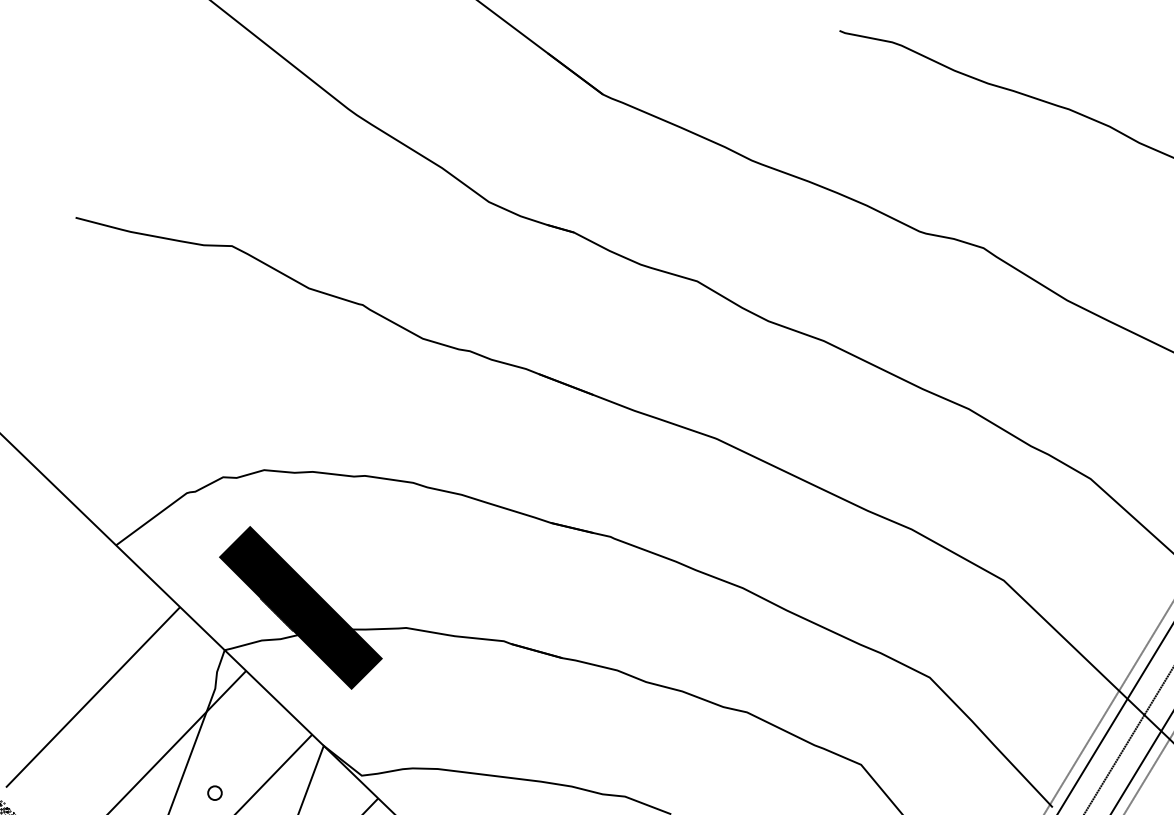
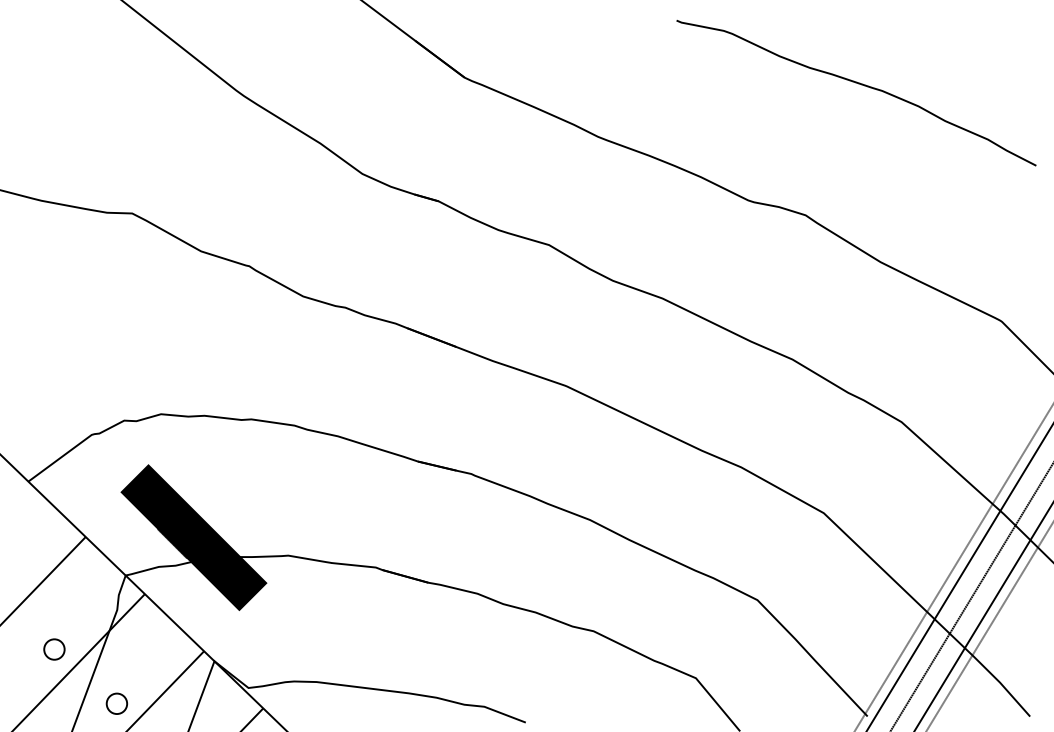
circle: (145, 732) -> (54, 649), added
circle: (214, 792) -> (116, 703), size x1.67

